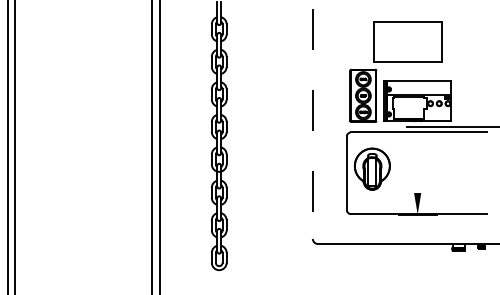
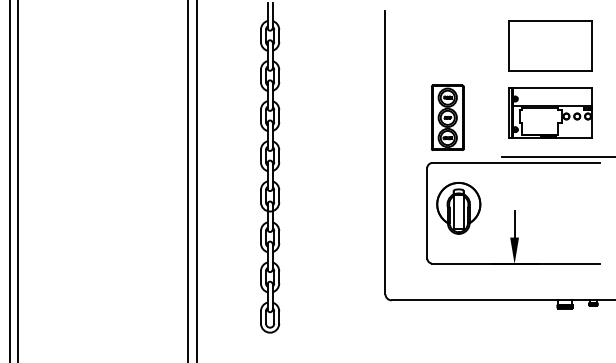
part: (407, 41) -> (550, 45), moved
part: (417, 100) -> (550, 112), moved
line: (312, 123) -> (385, 152), dashed -> solid
line: (417, 182) -> (514, 224), added

